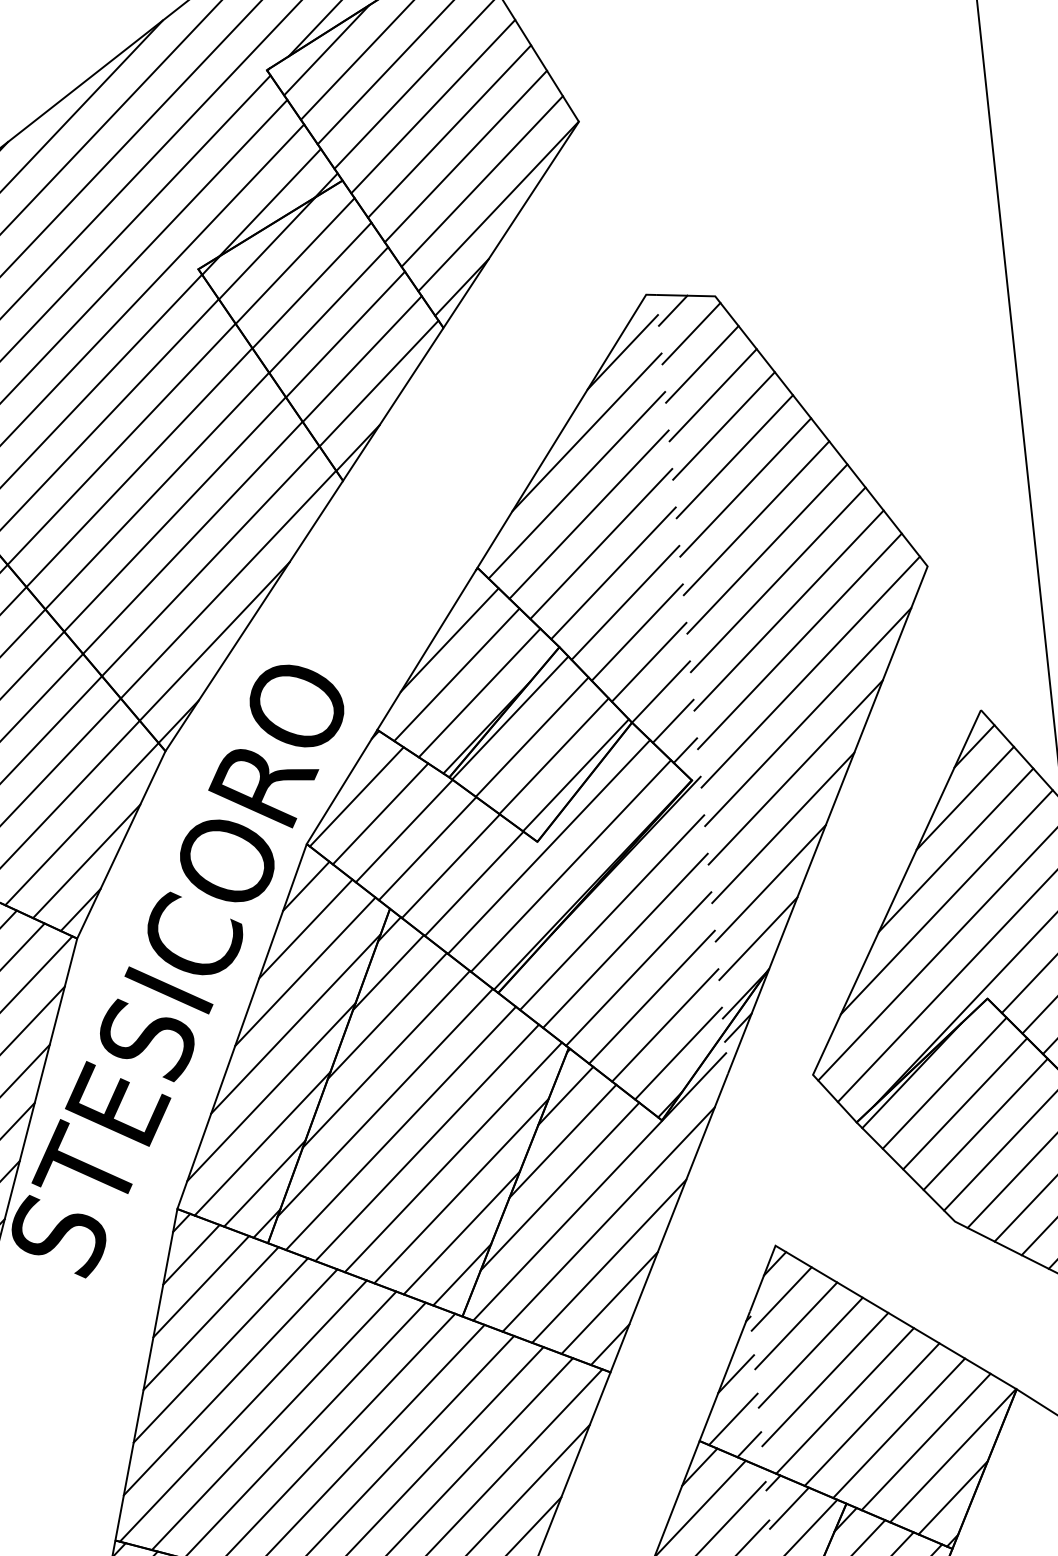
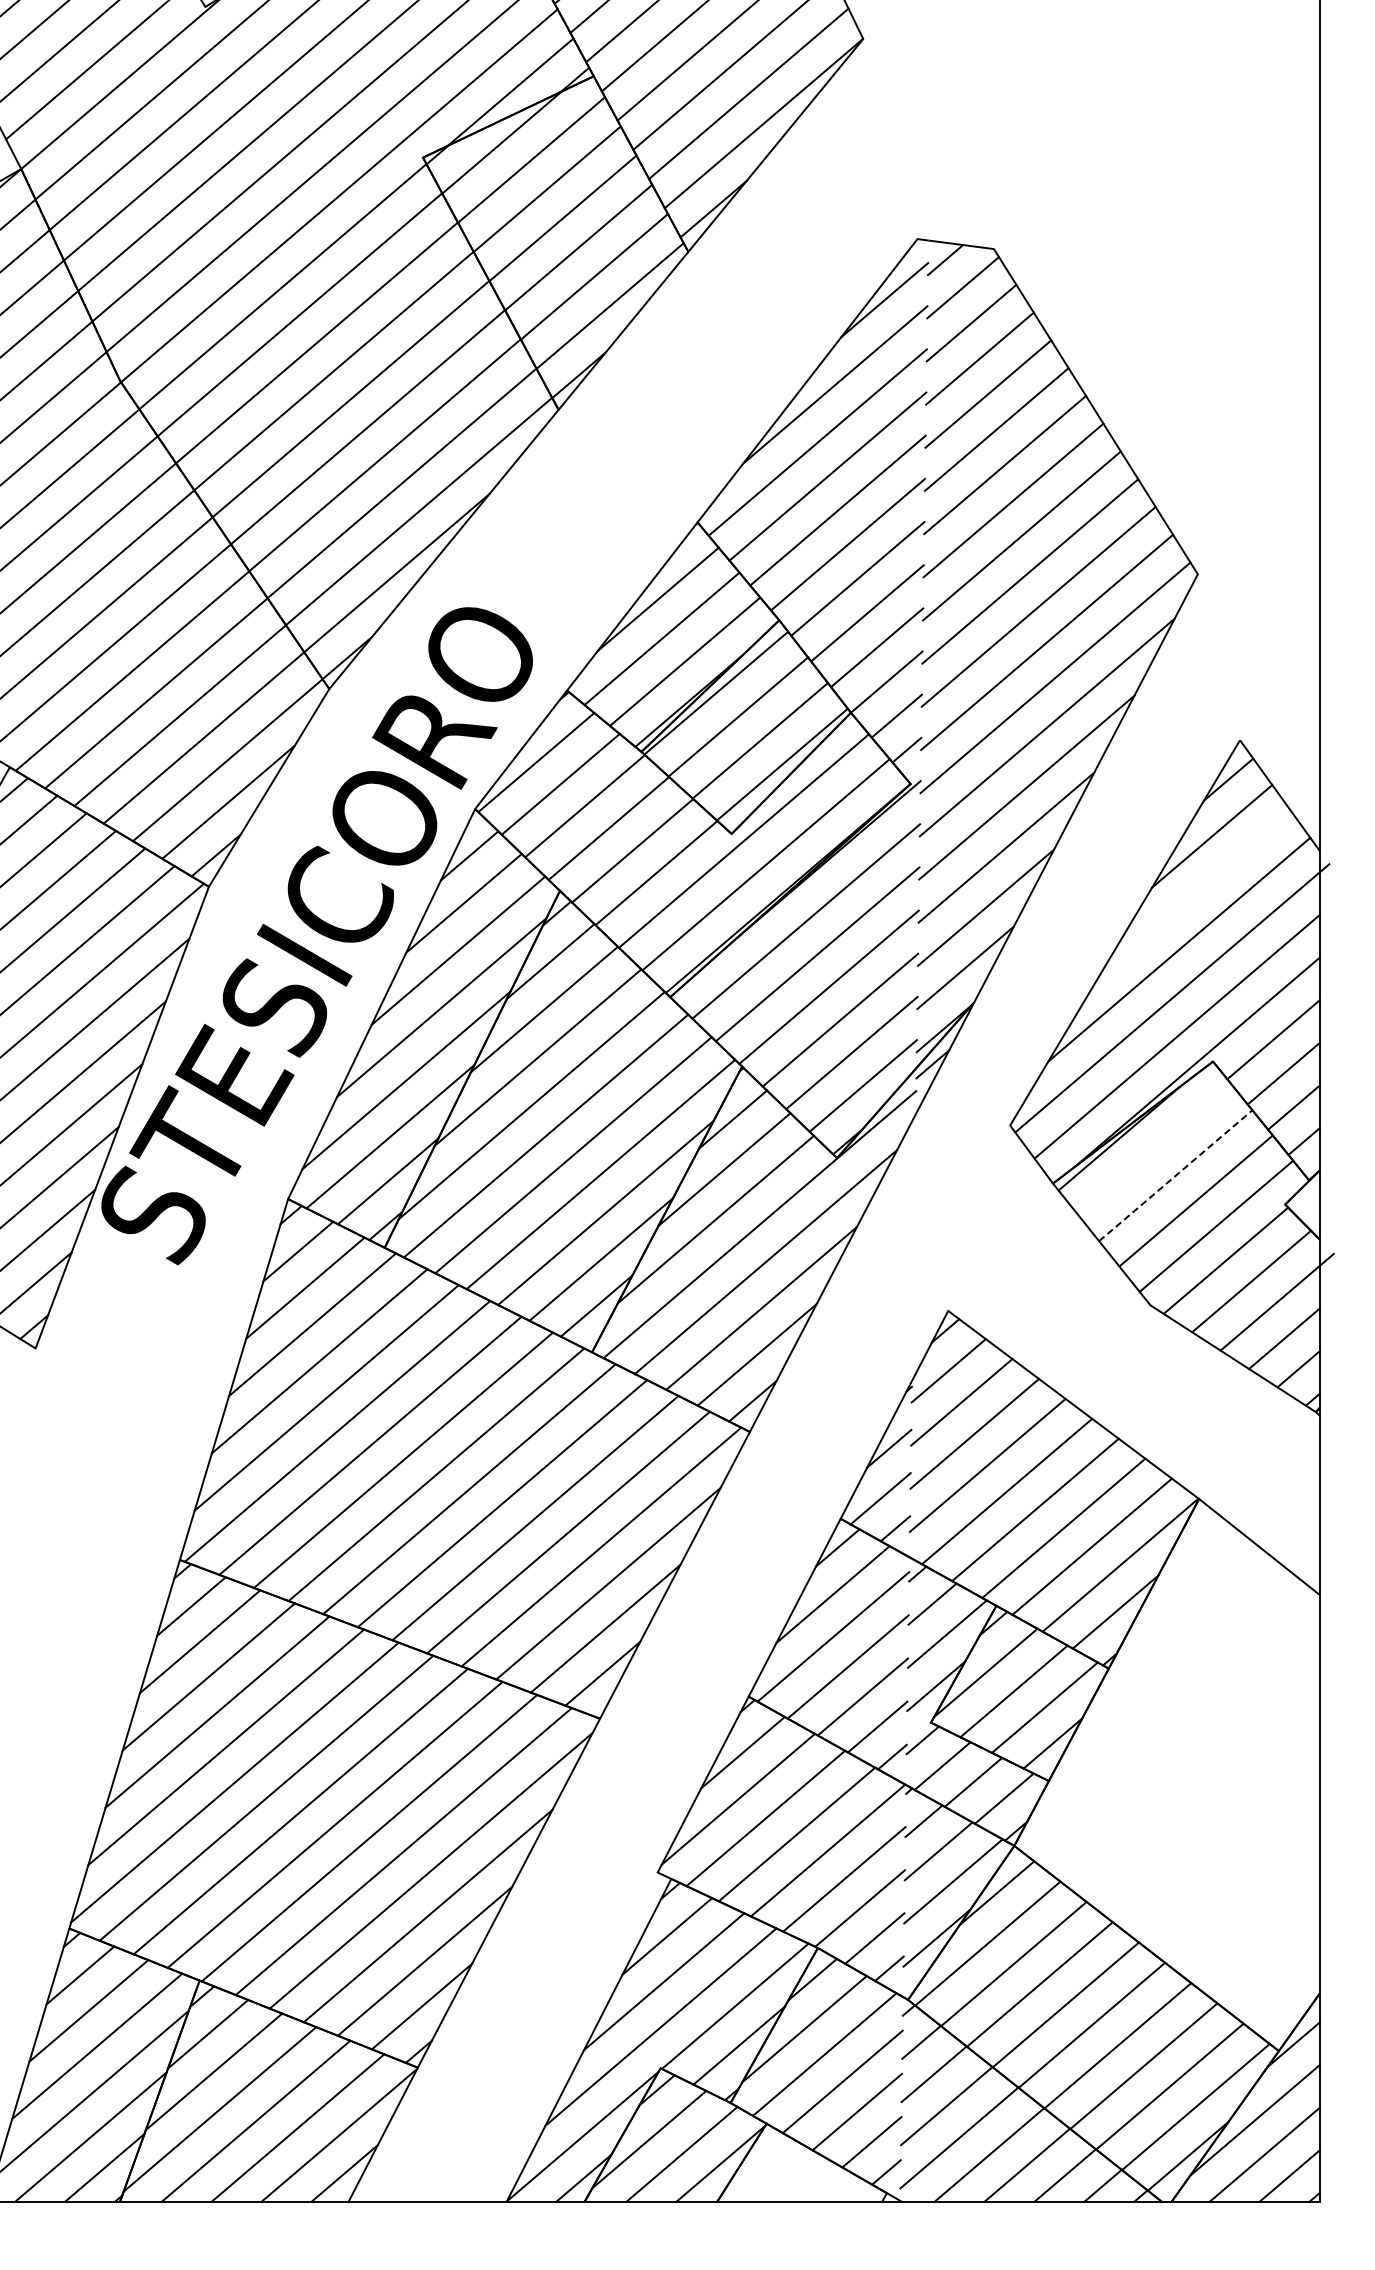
line: (955, 849) -> (1195, 892), removed
line: (944, 1083) -> (1155, 1150), removed
line: (964, 1103) -> (1175, 1175), solid -> dashed

